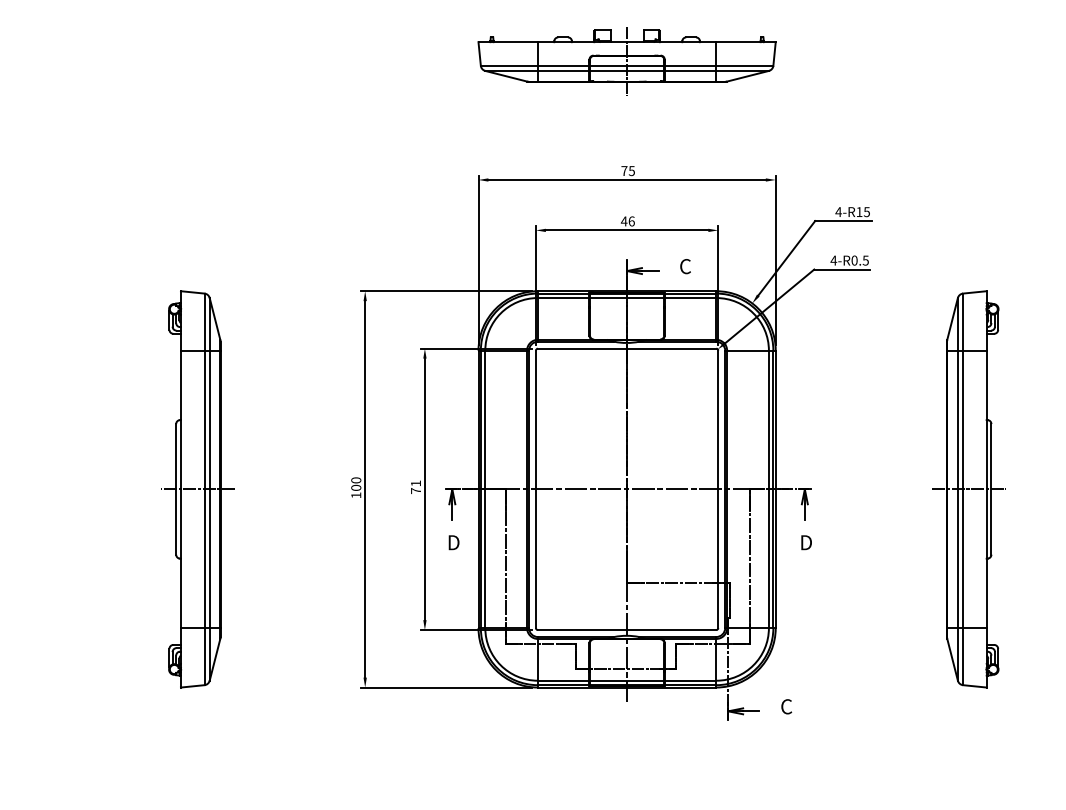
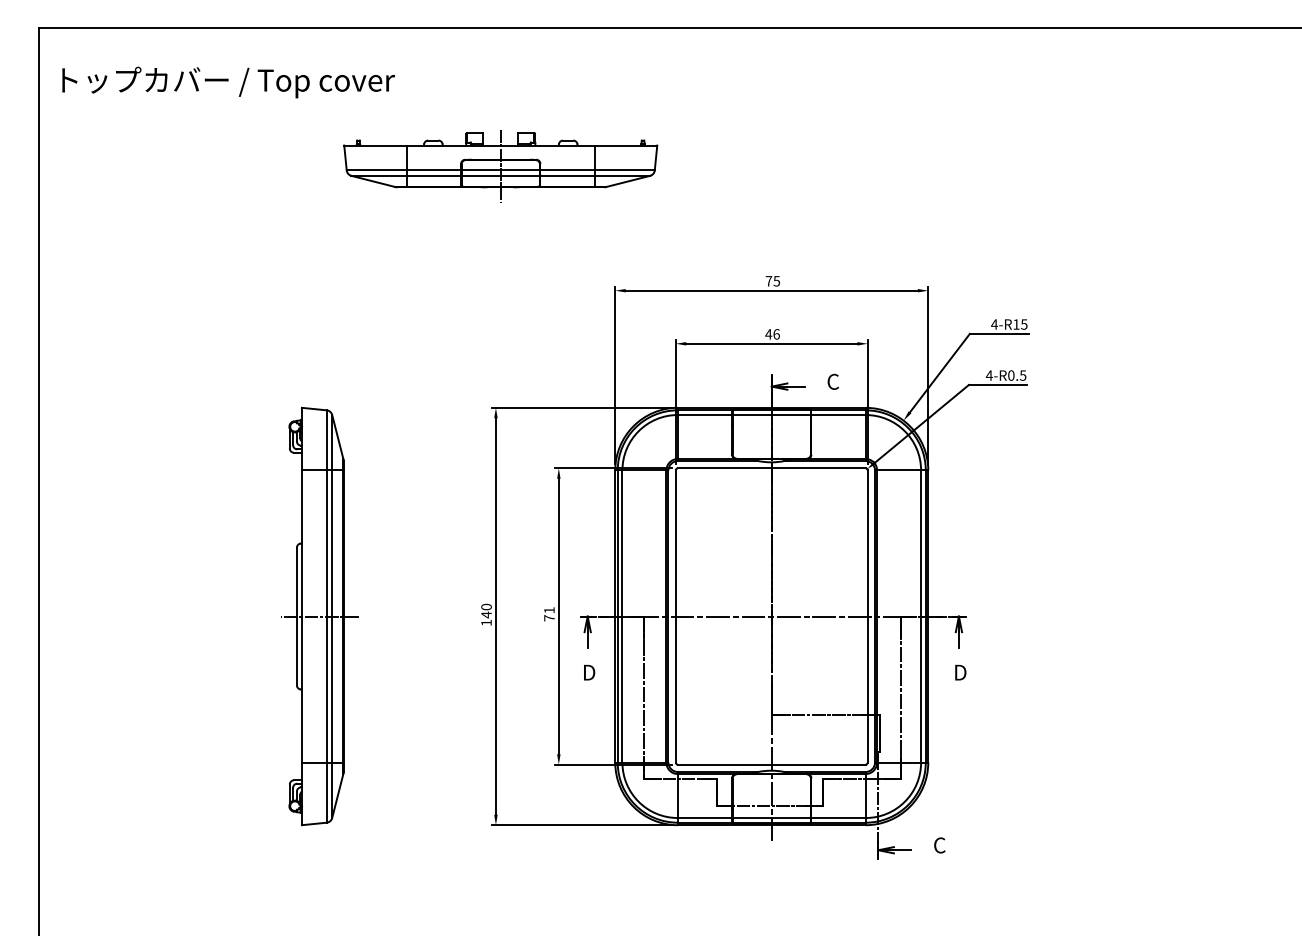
part: (626, 62) -> (500, 166), moved
text: (356, 487) -> (486, 614), 100 -> 140
part: (968, 489) -> (1131, 616), removed

